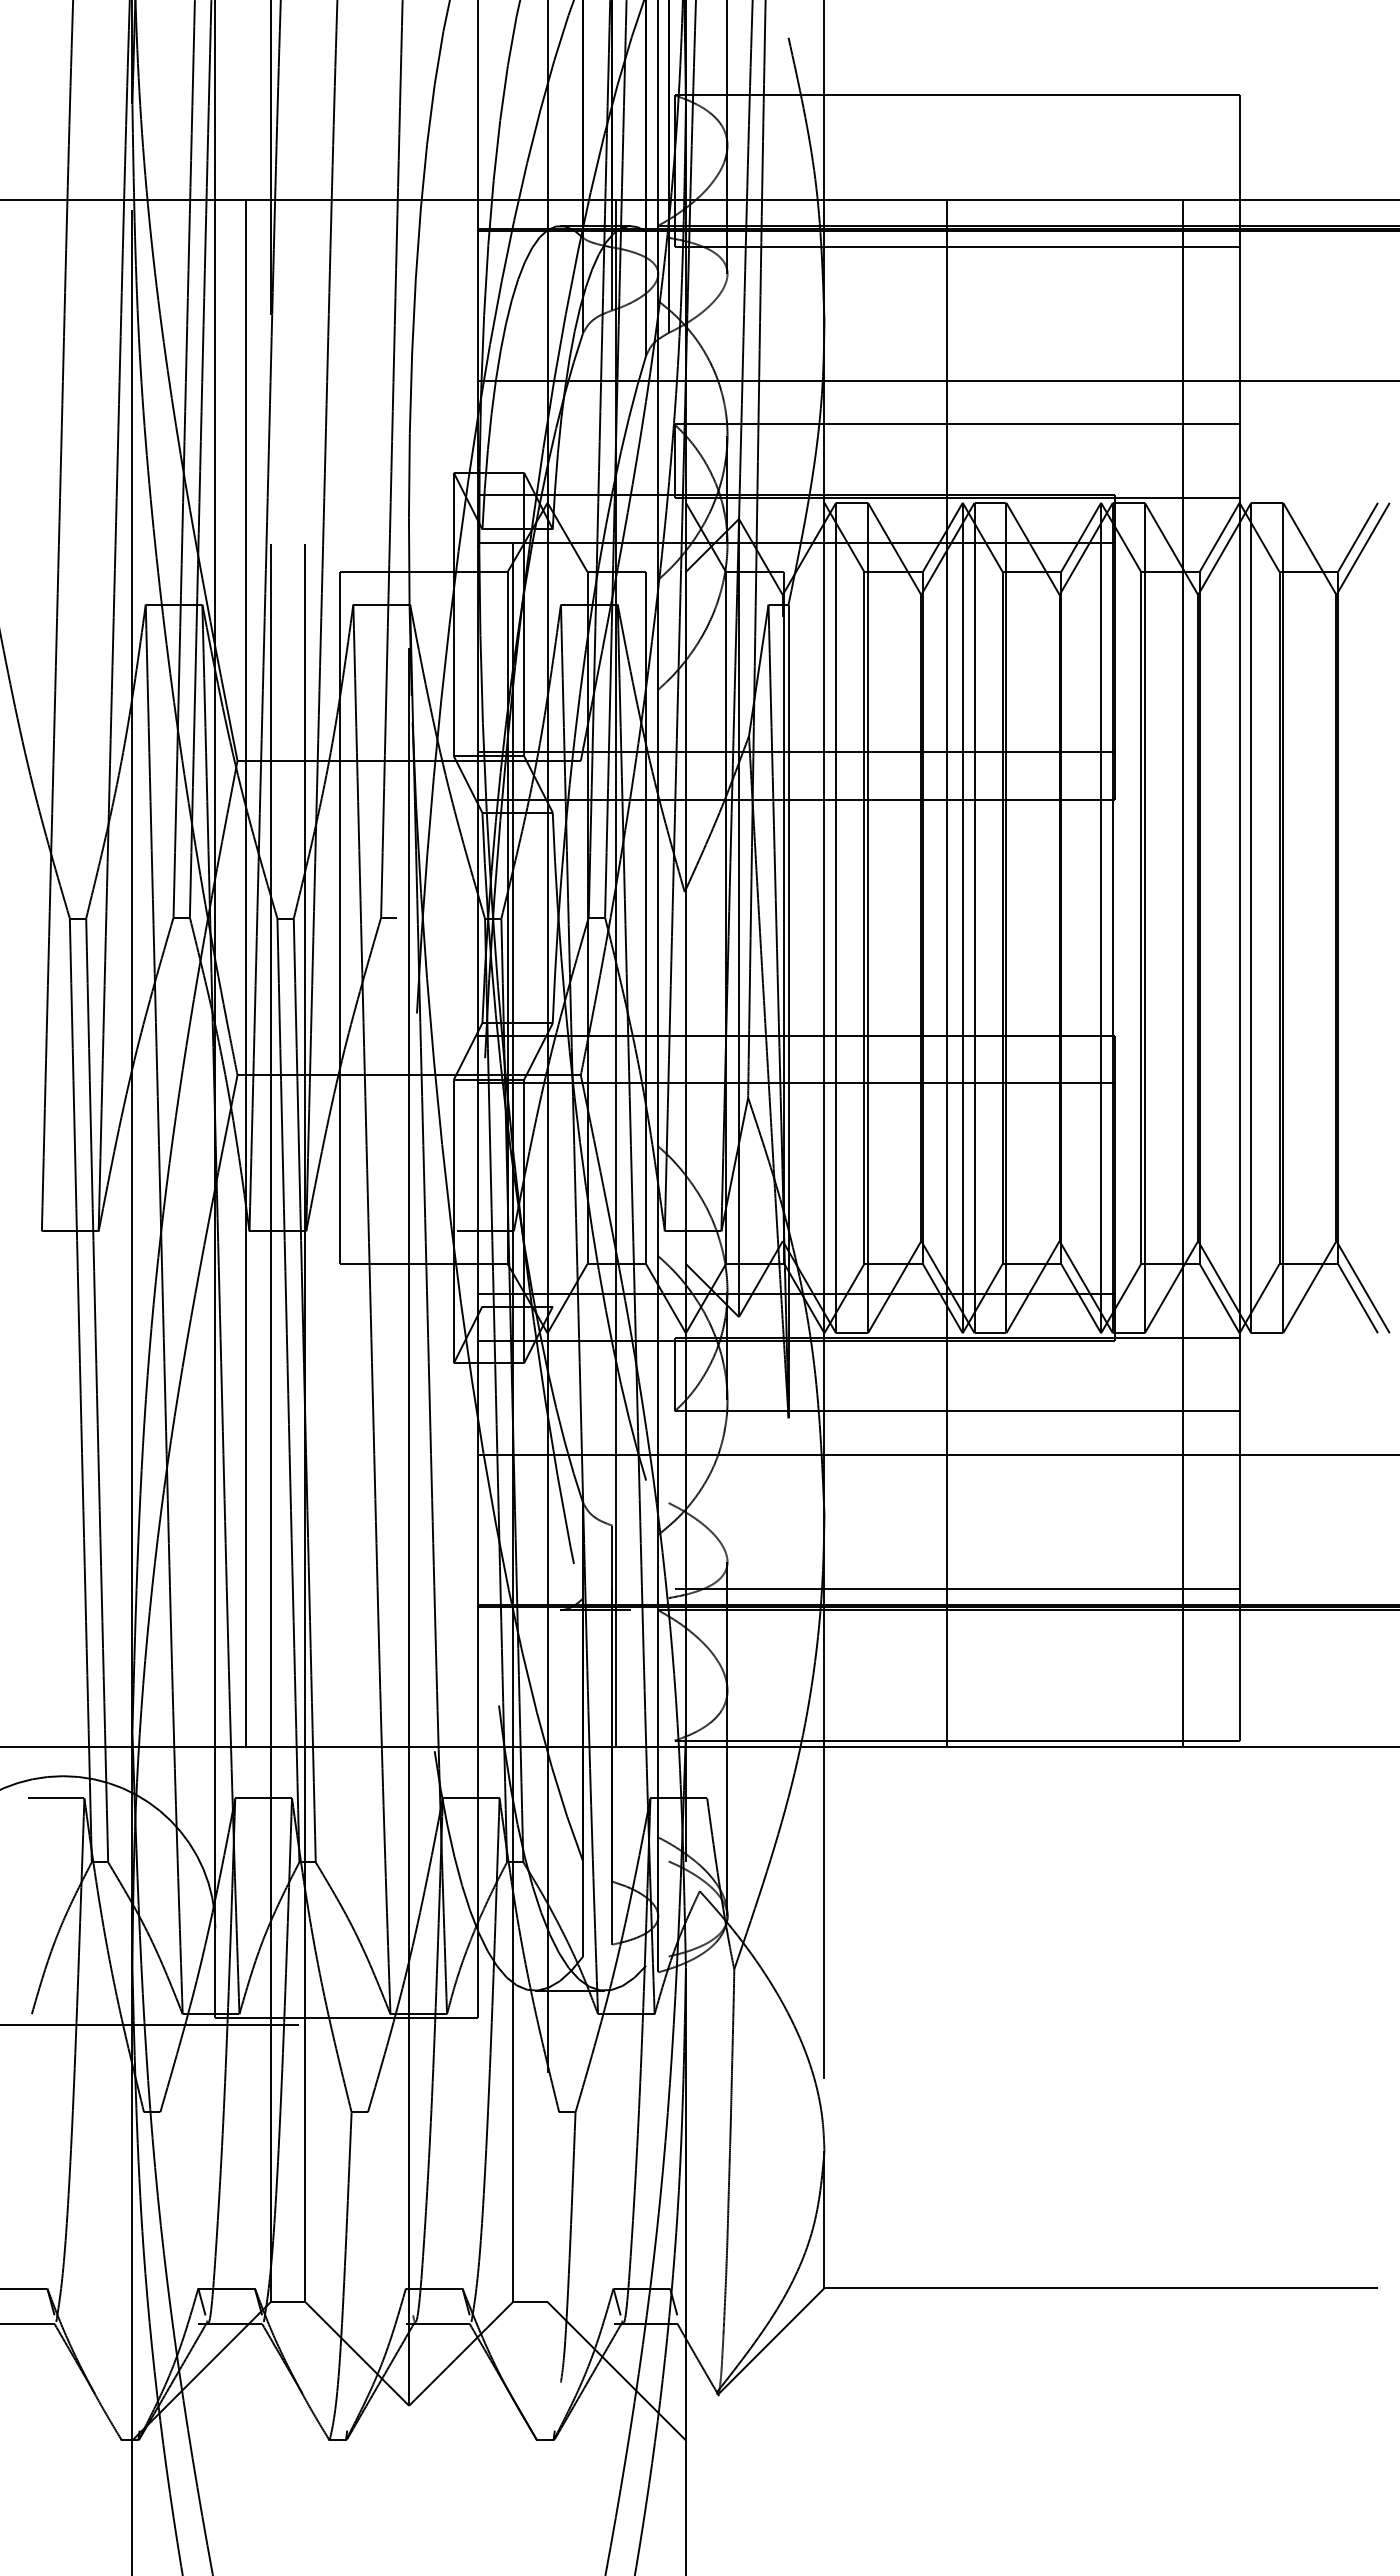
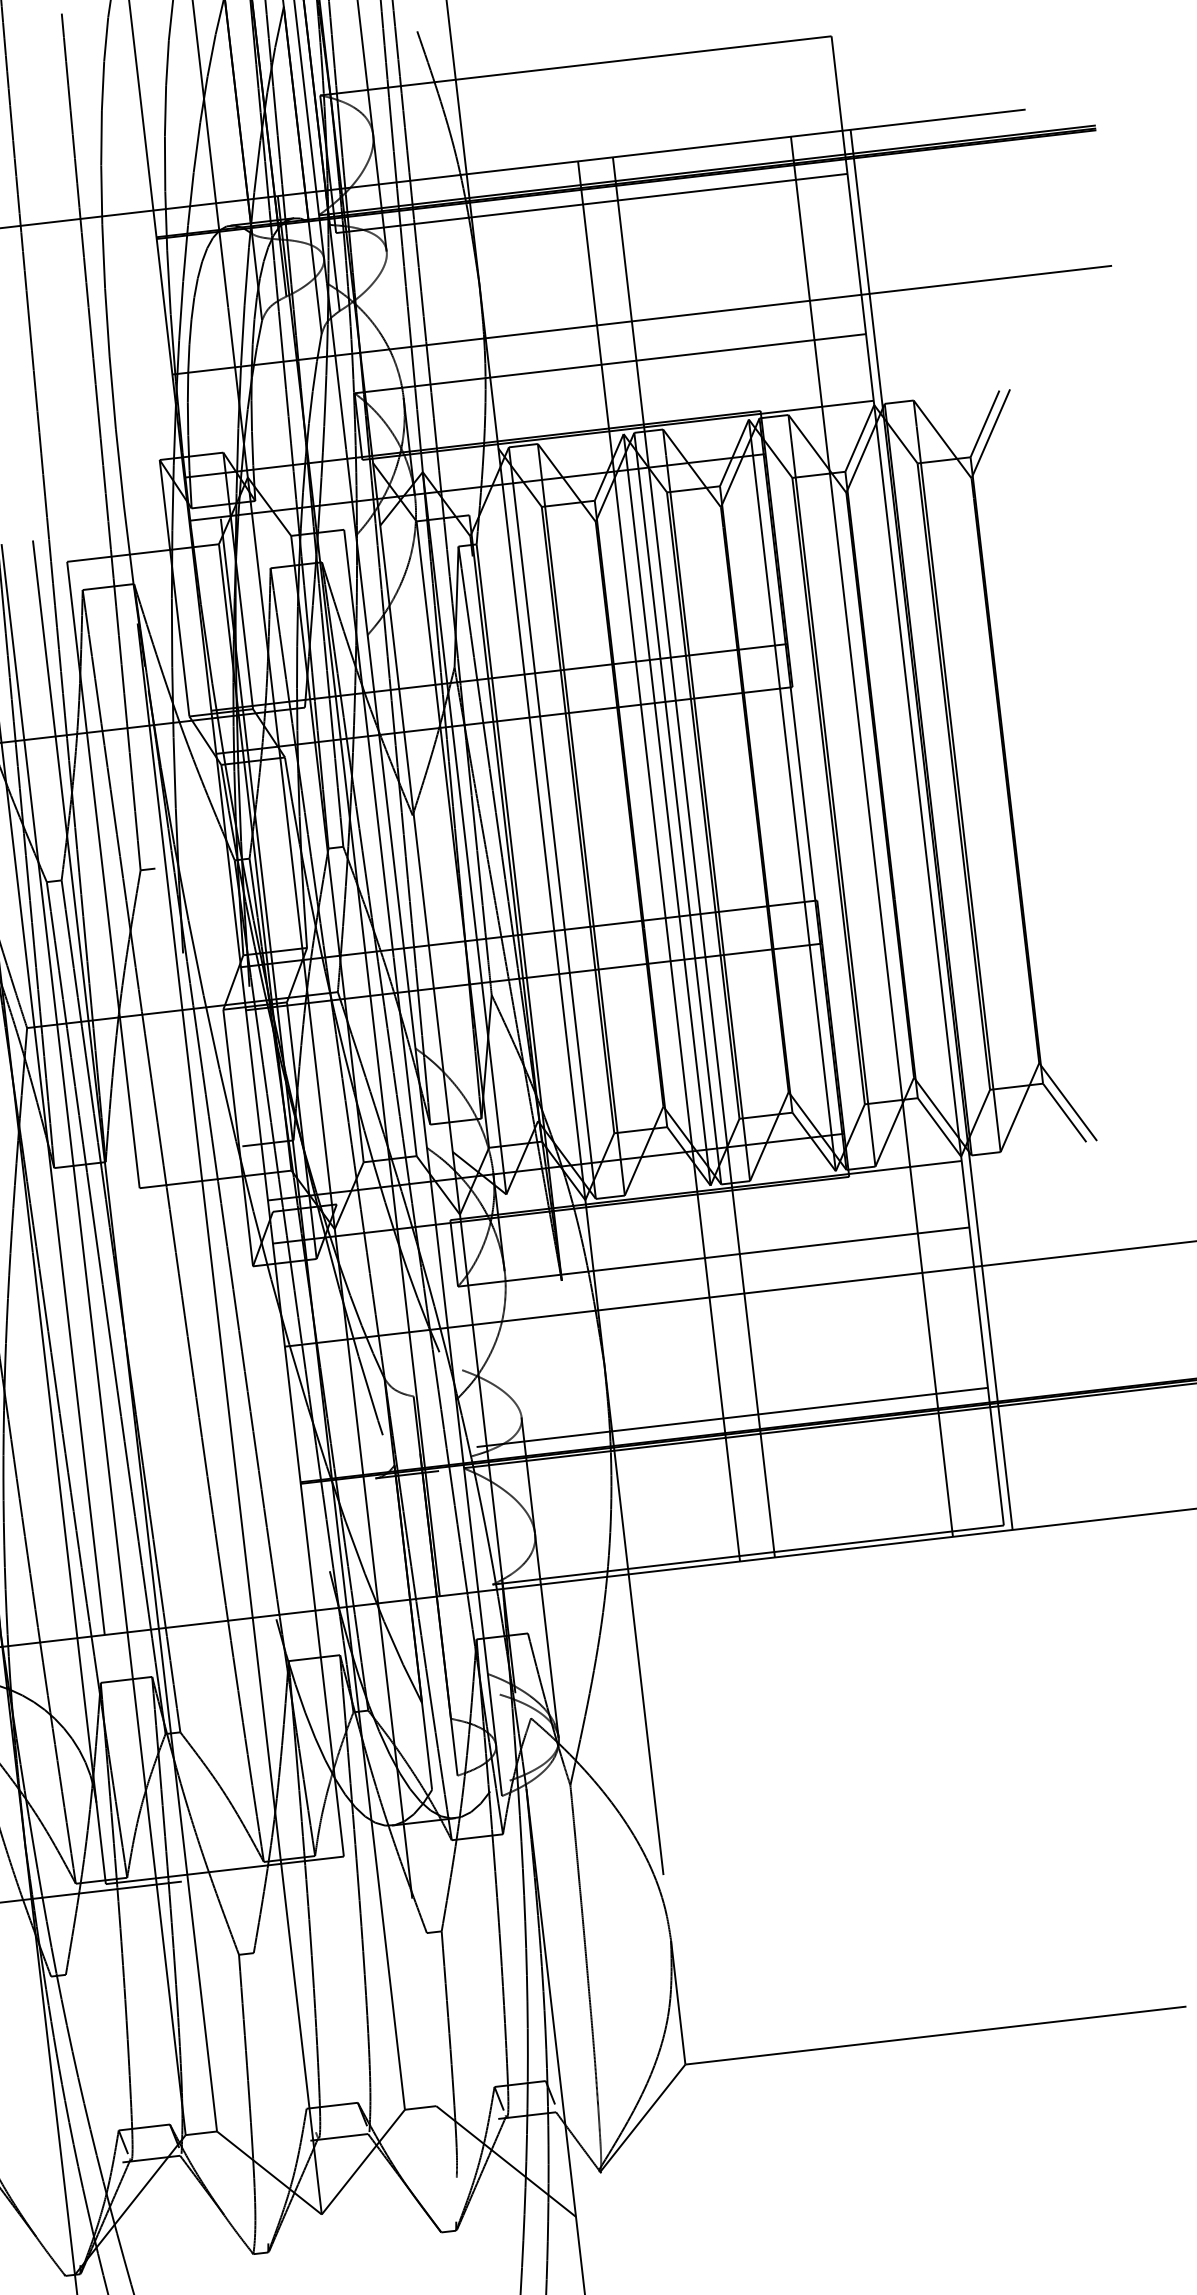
line: (985, 972) -> (693, 856), added
line: (1248, 972) -> (931, 829), added

